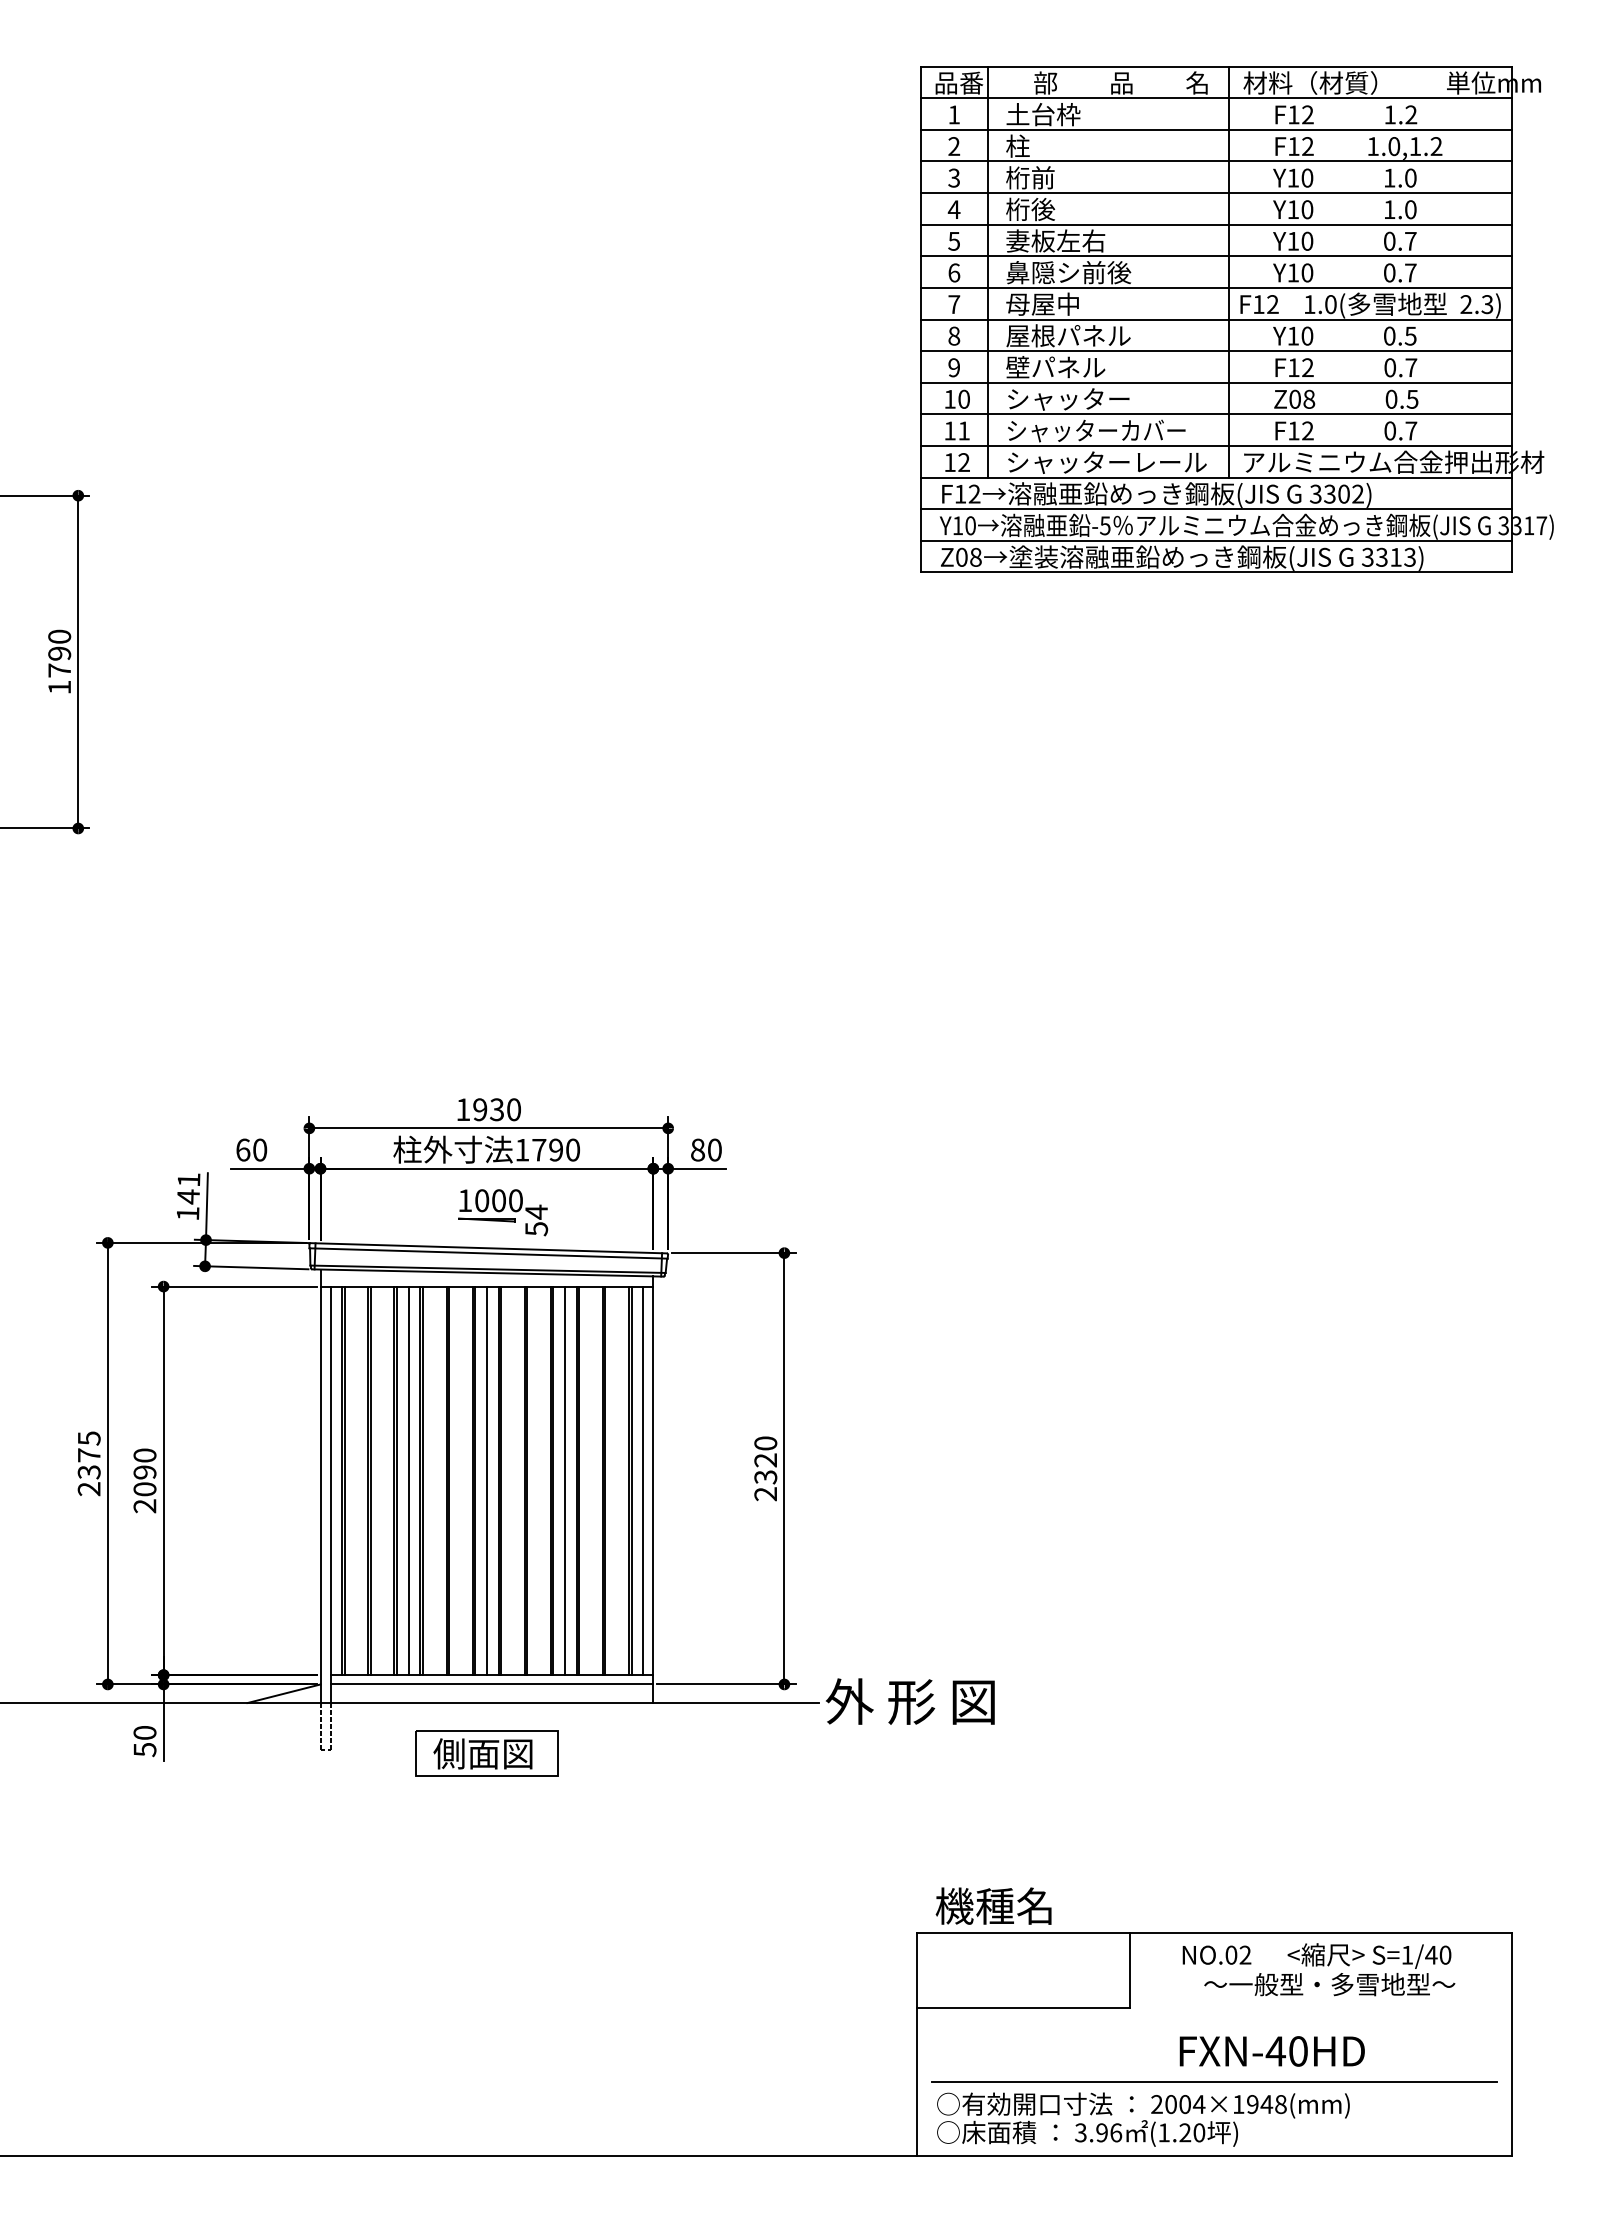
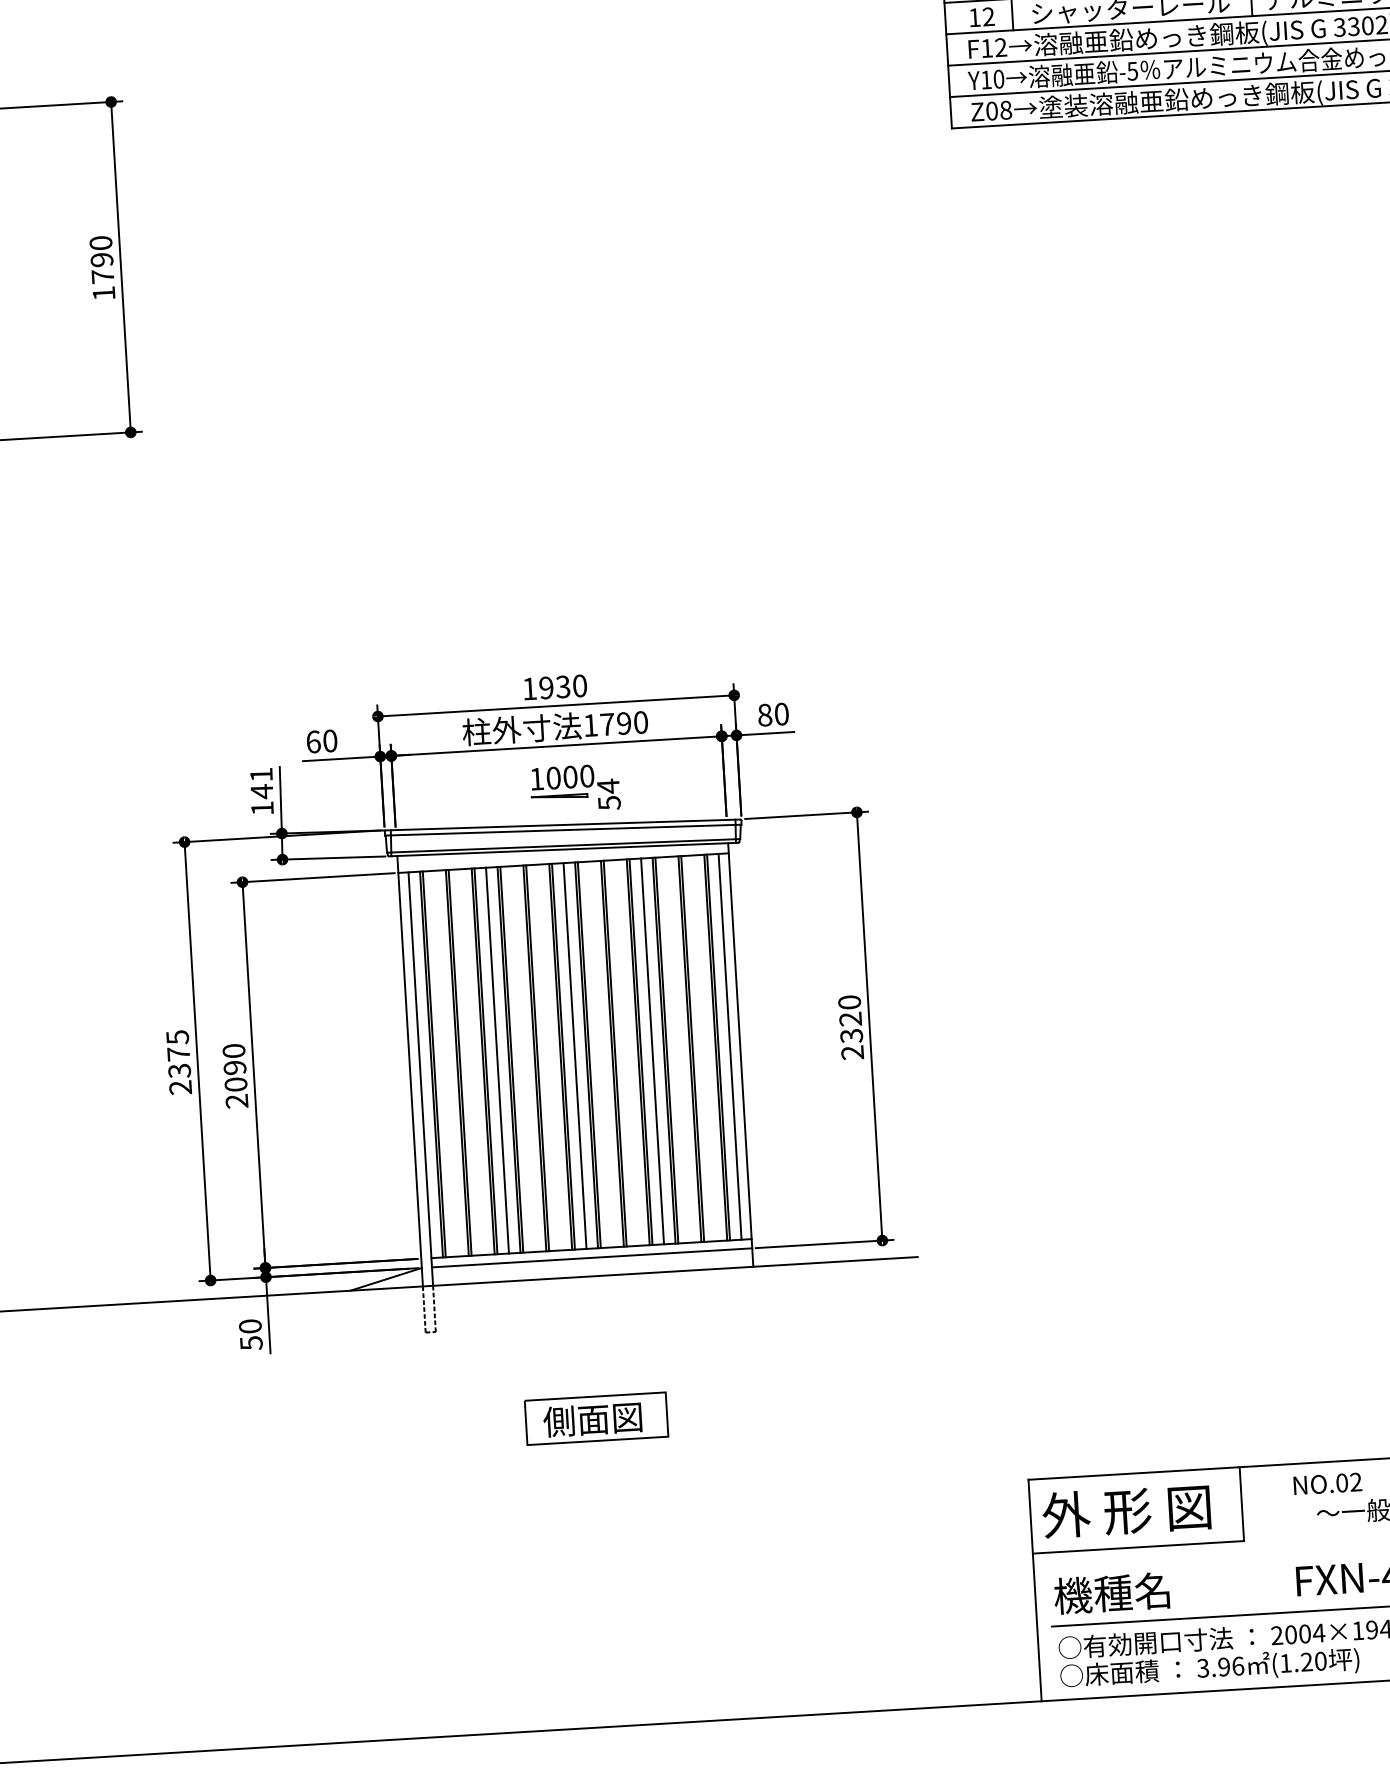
text: (910, 1701) -> (1126, 1511), moved
part: (486, 1753) -> (596, 1419), moved
text: (993, 1905) -> (1111, 1592), moved

